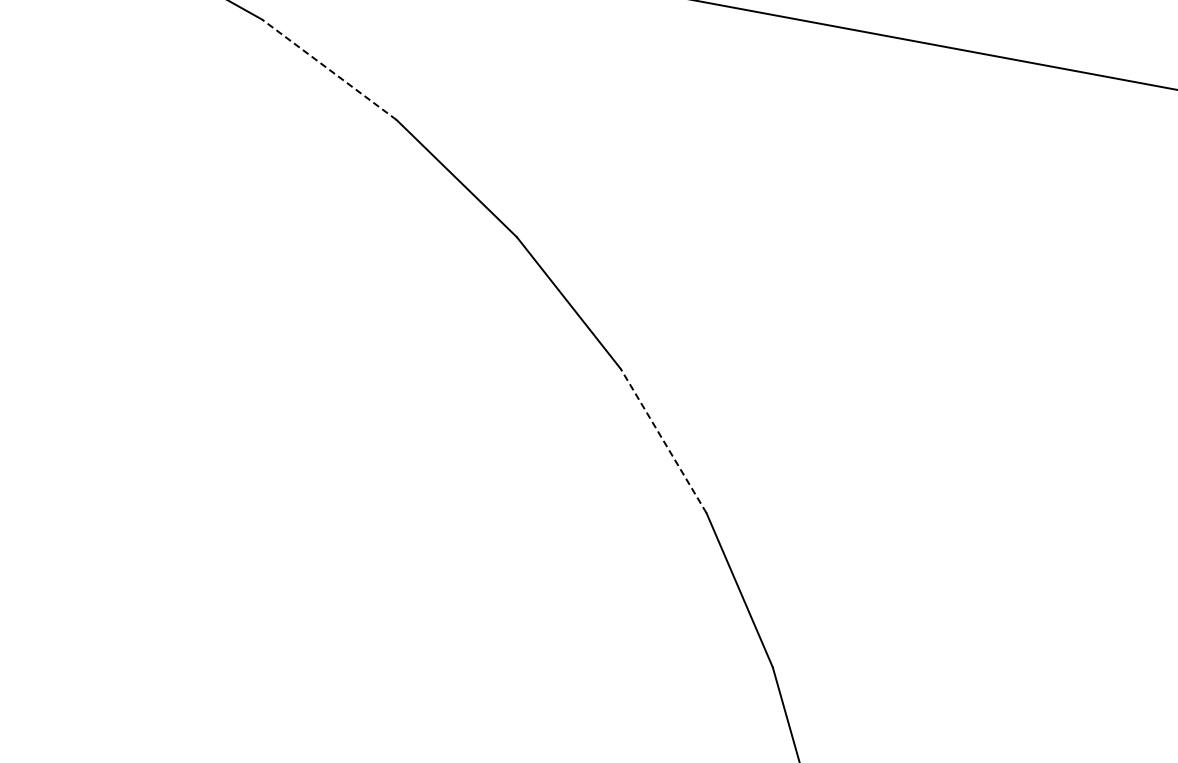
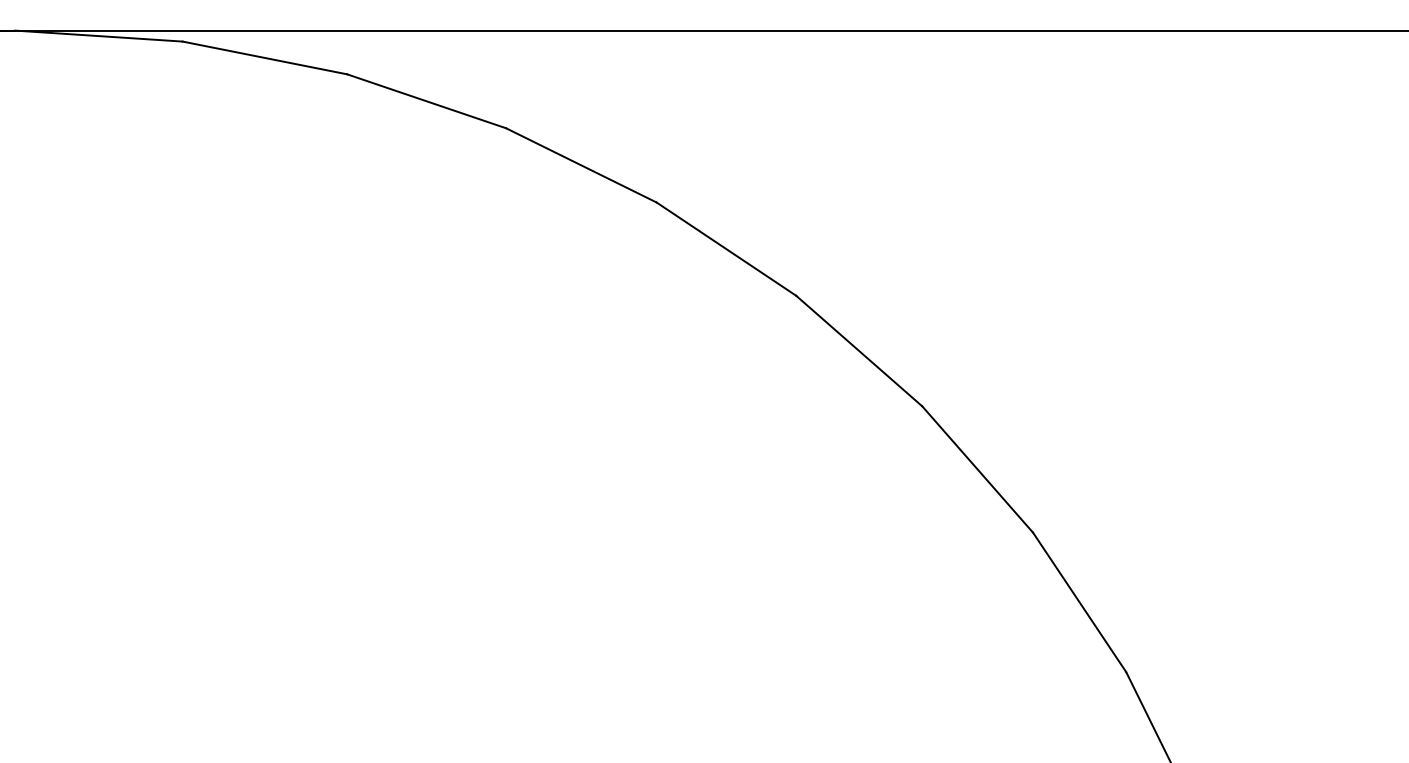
line: (329, 69) -> (581, 165), dashed -> solid
line: (663, 441) -> (977, 469), dashed -> solid

